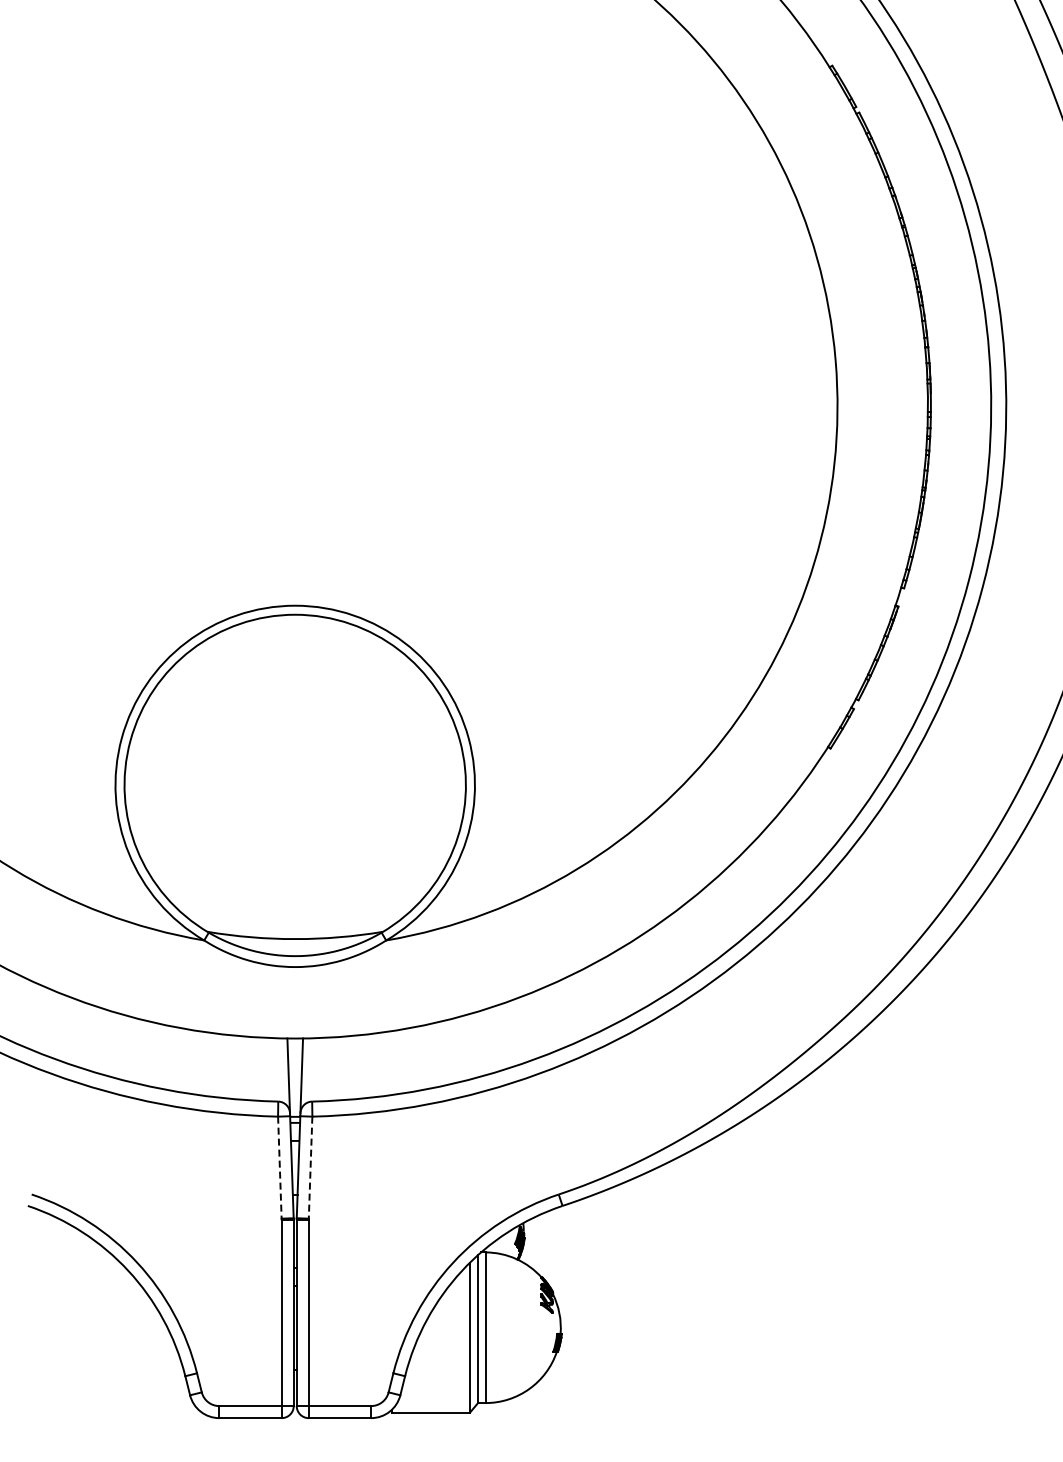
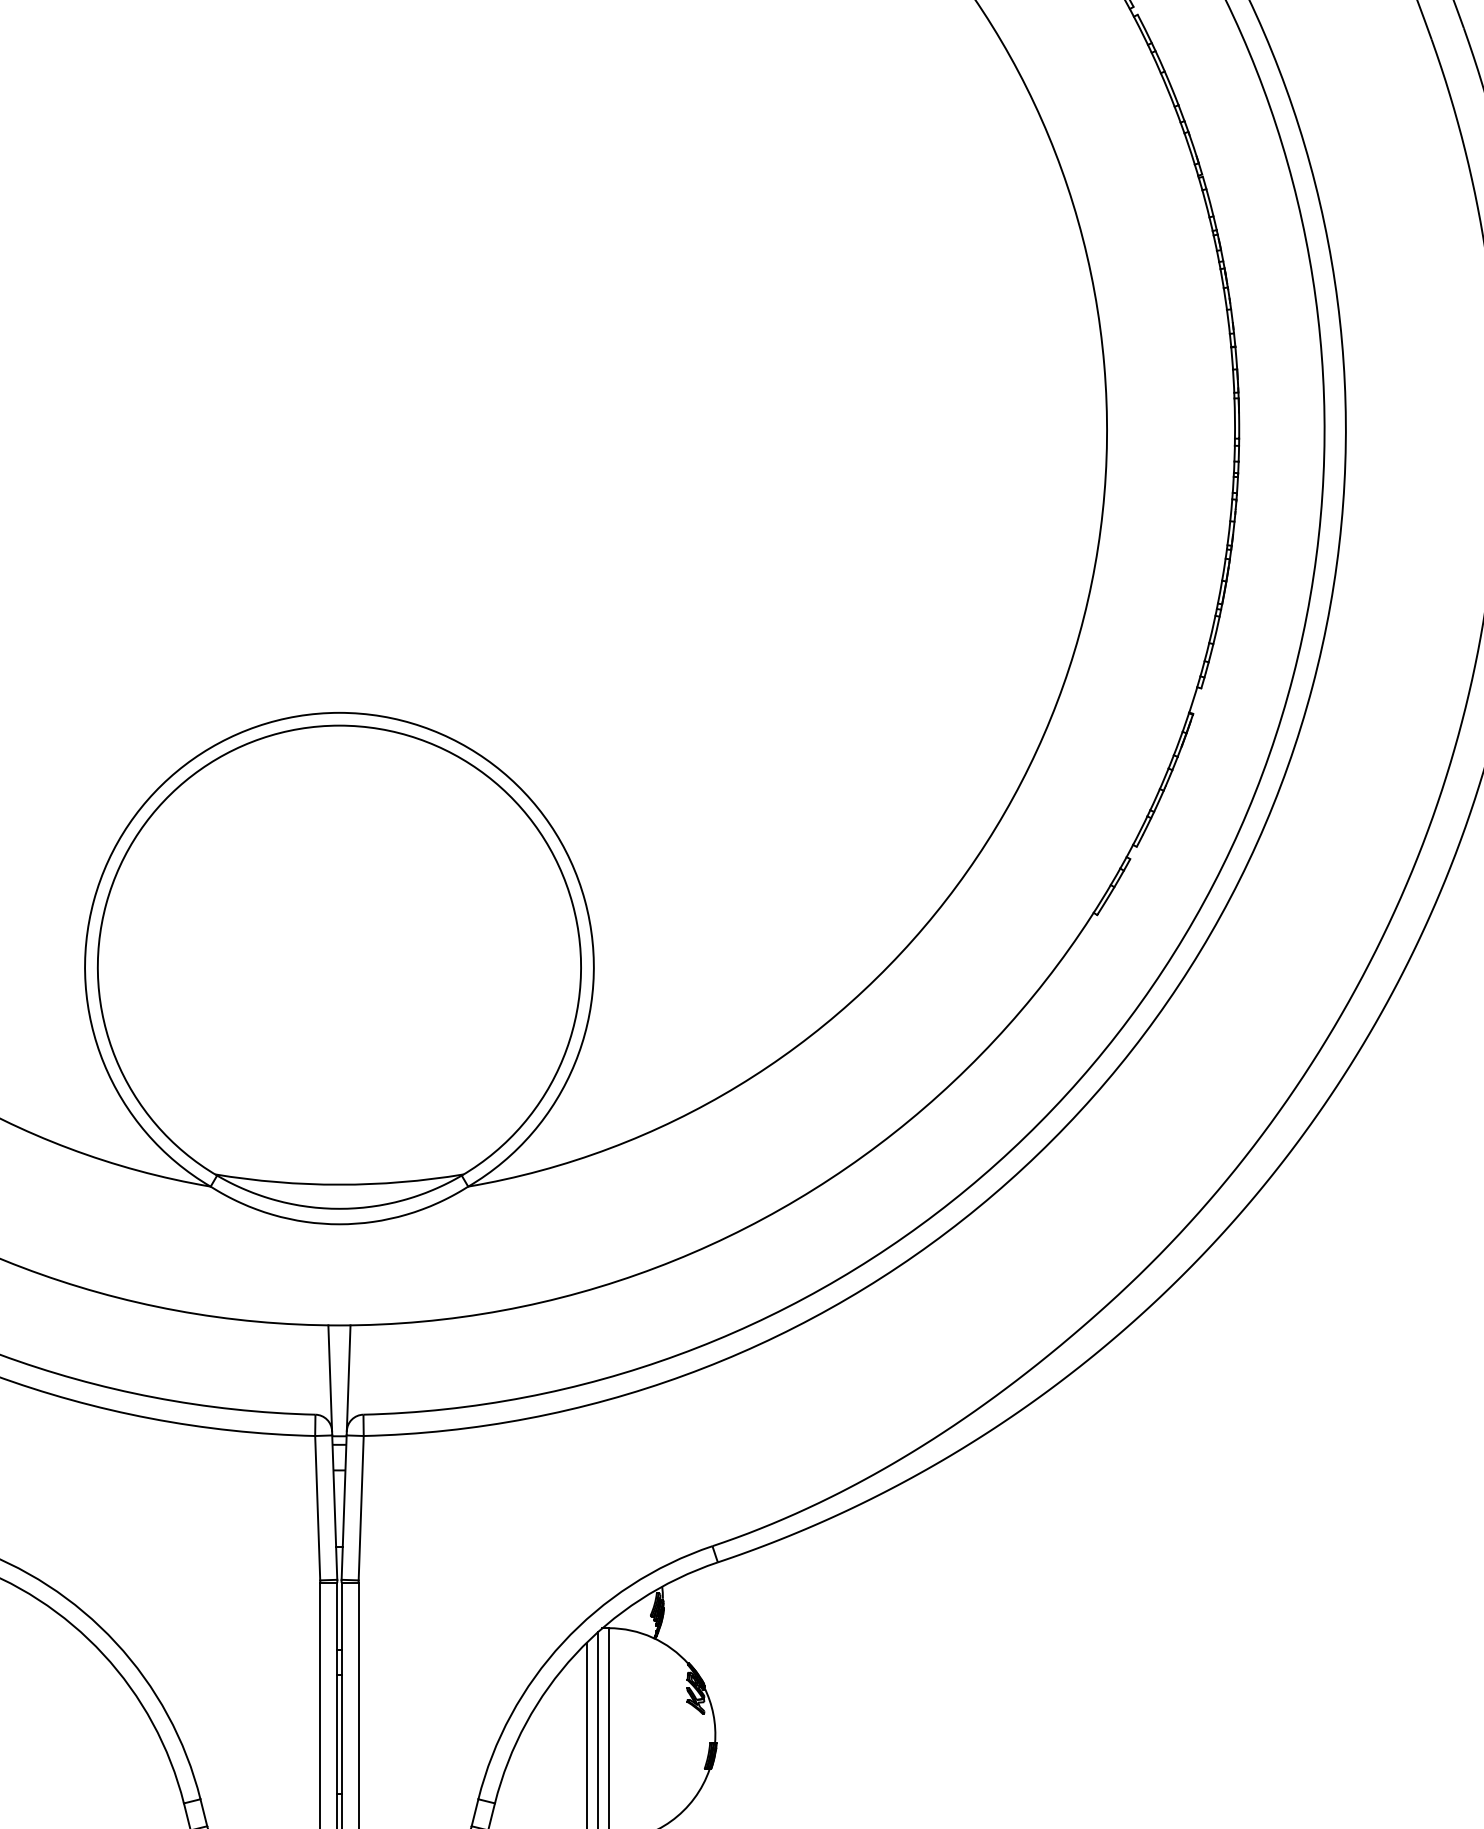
line: (279, 1168) -> (317, 1509), dashed -> solid
line: (310, 1168) -> (361, 1509), dashed -> solid

